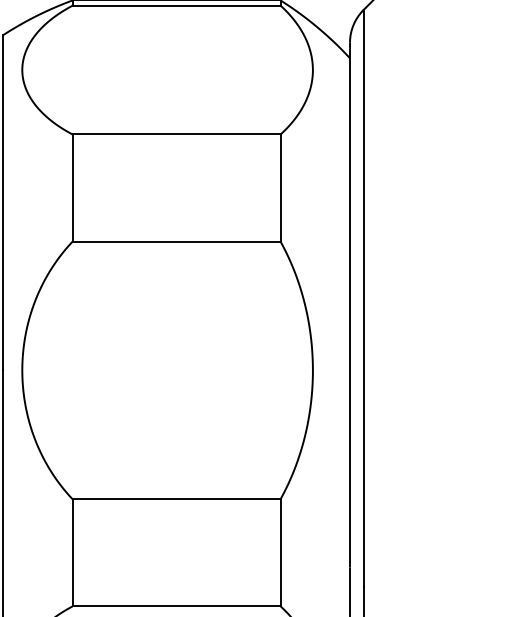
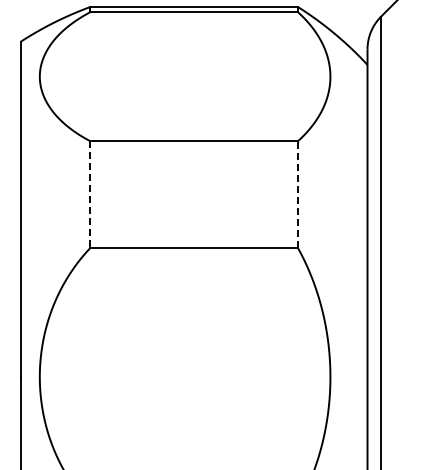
line: (72, 188) -> (90, 195), solid -> dashed
line: (280, 188) -> (298, 195), solid -> dashed

